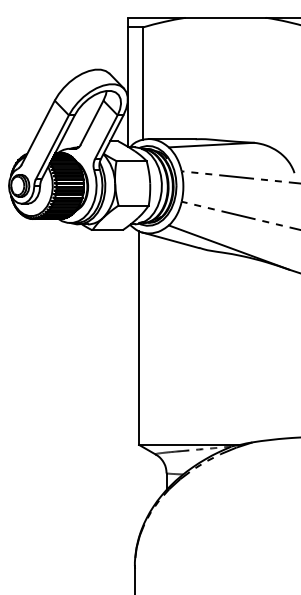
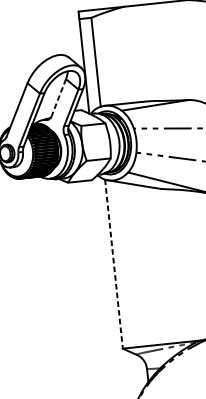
line: (92, 122) -> (59, 97), solid -> dashed
line: (139, 338) -> (114, 264), solid -> dashed

